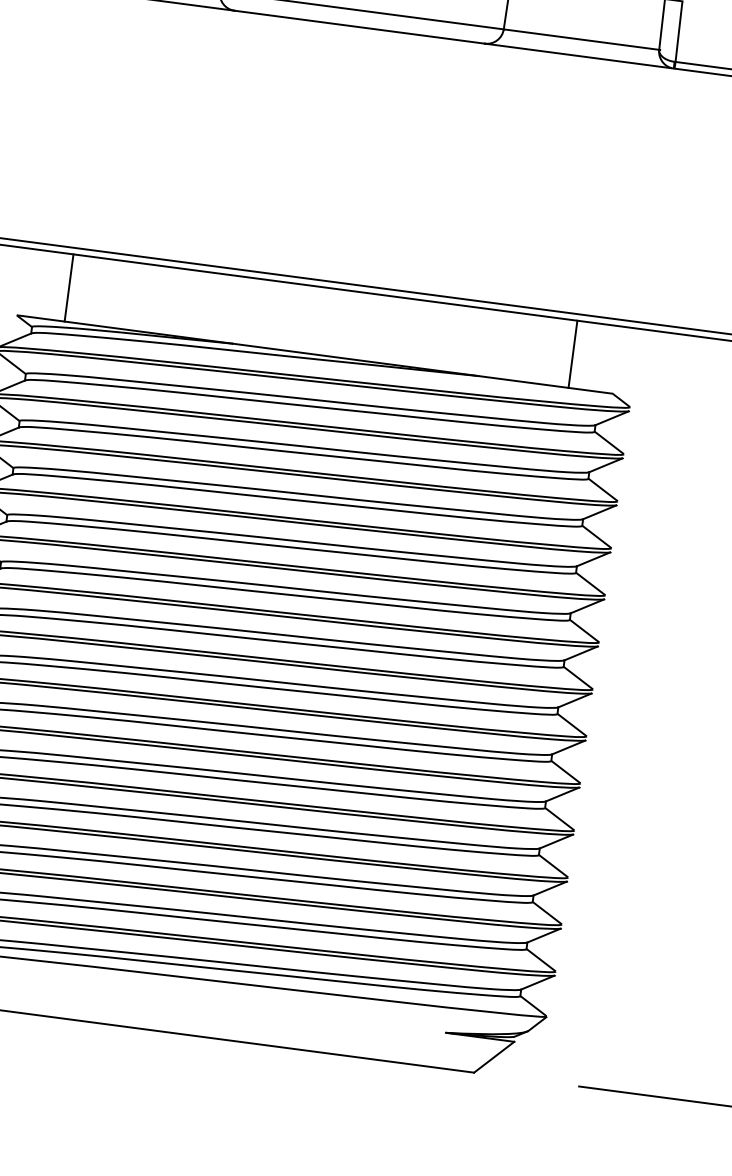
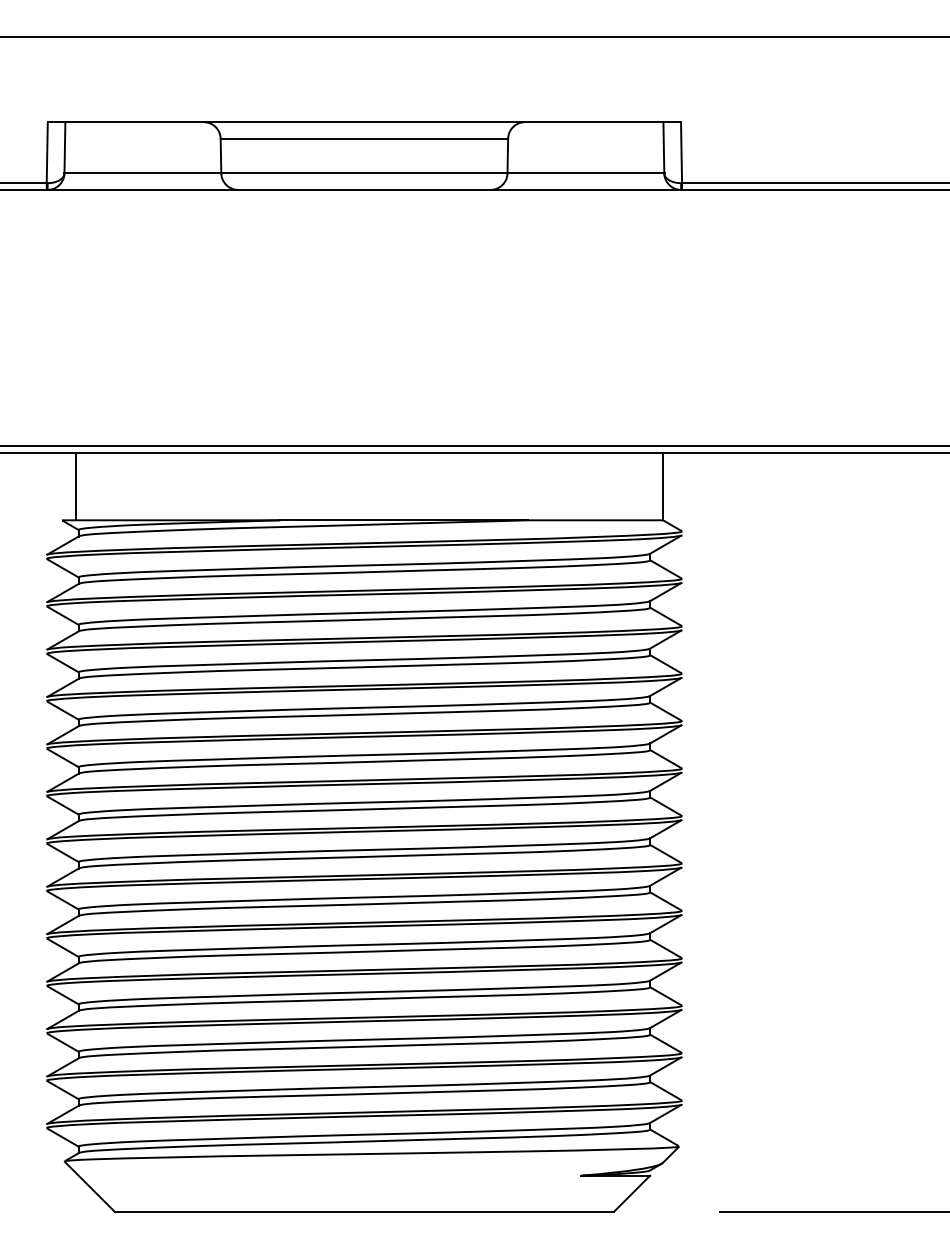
line: (69, 288) -> (76, 486), moved
line: (572, 354) -> (662, 486), moved

